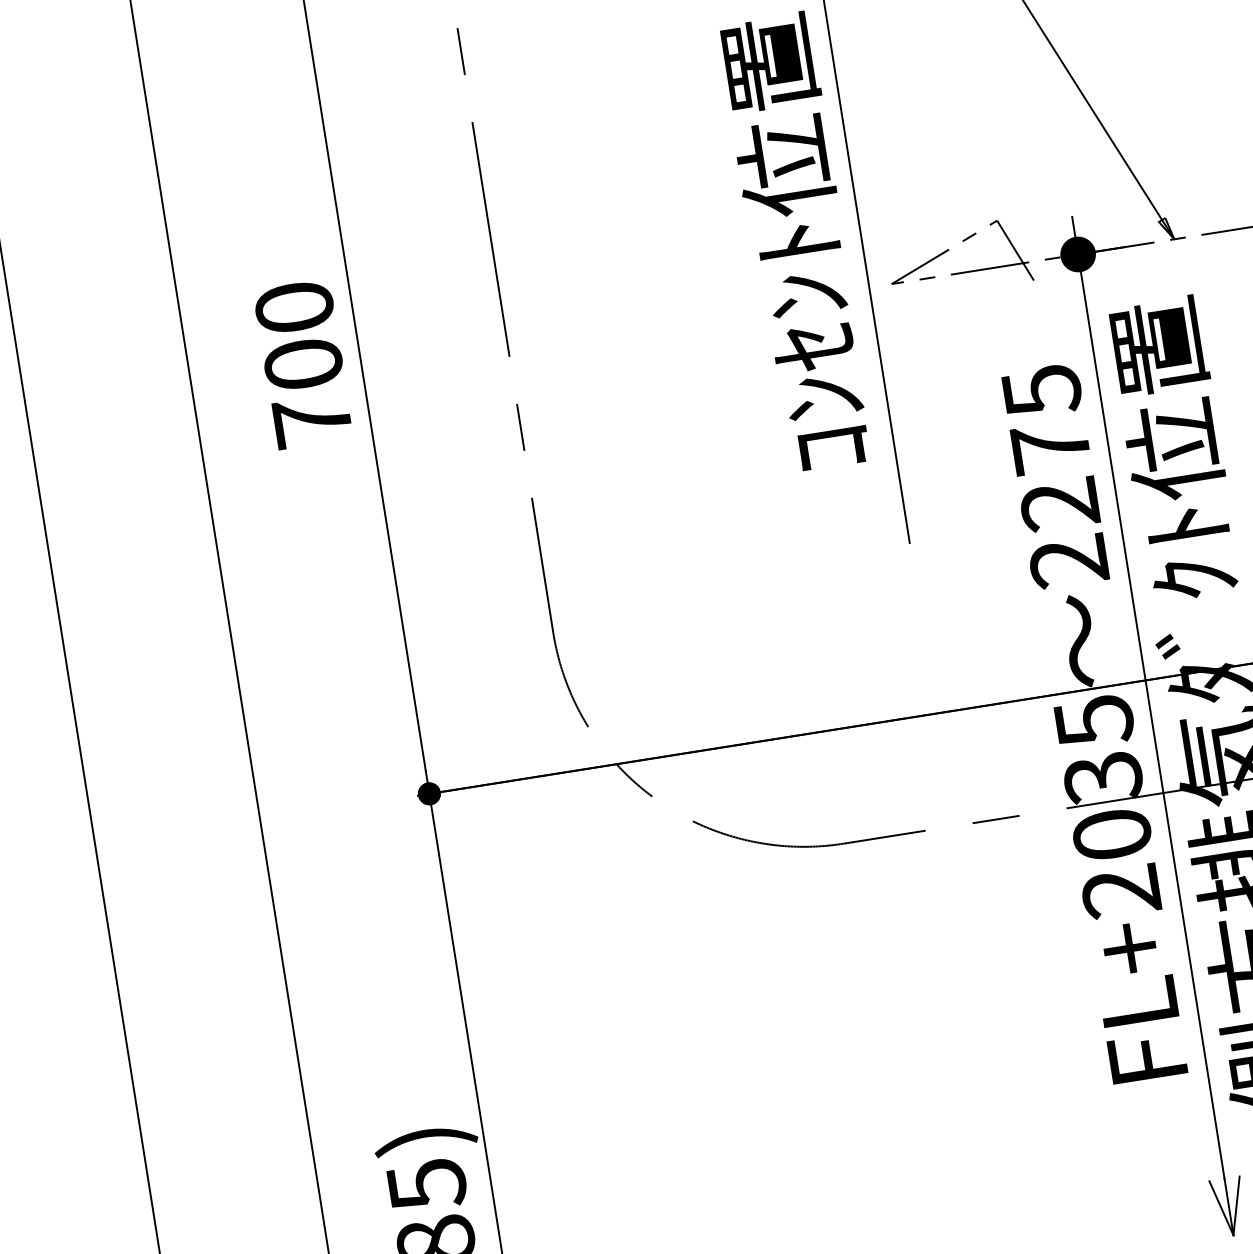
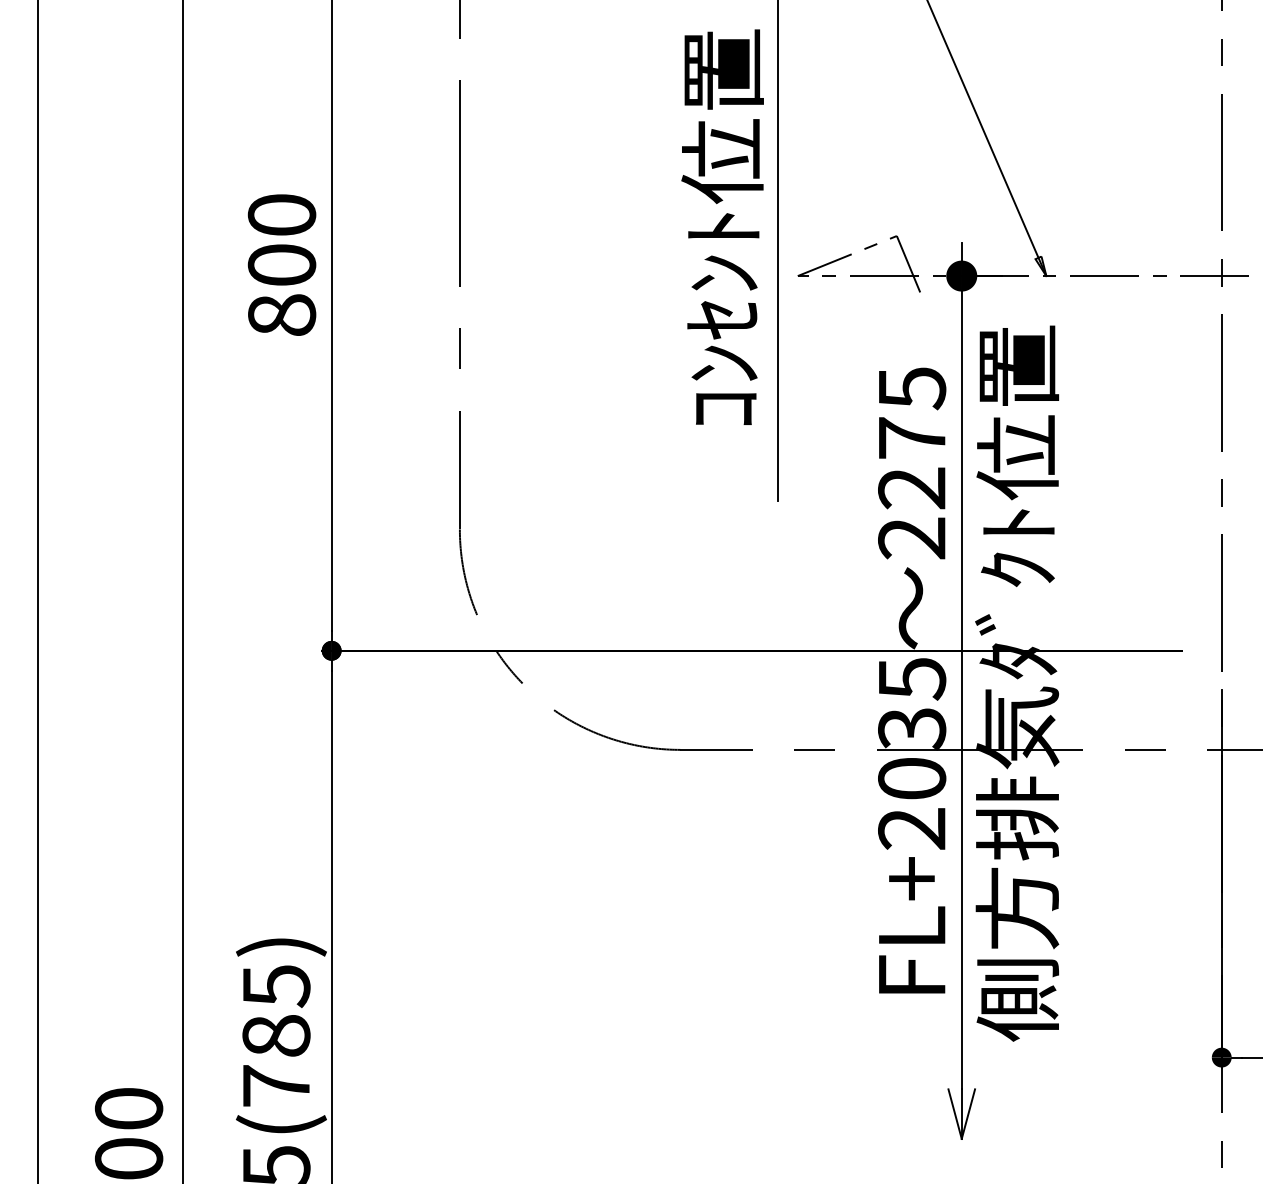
text: (312, 420) -> (282, 314), 700 -> 800

